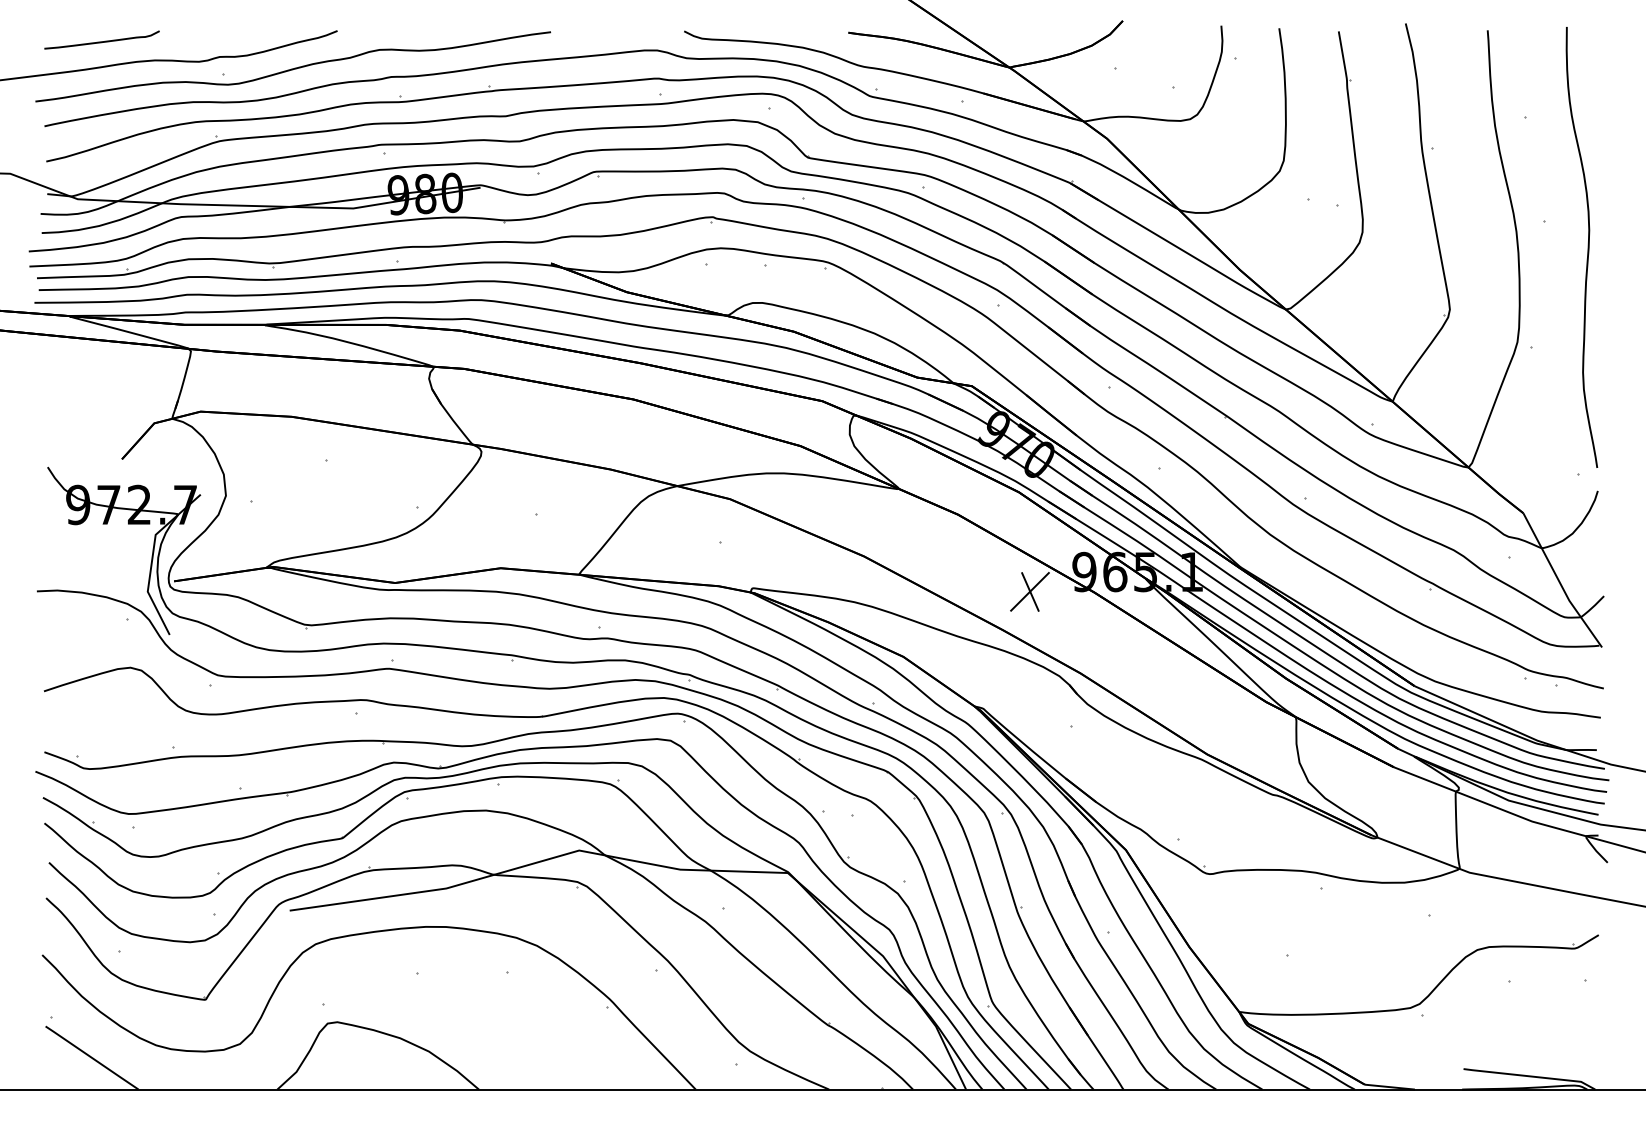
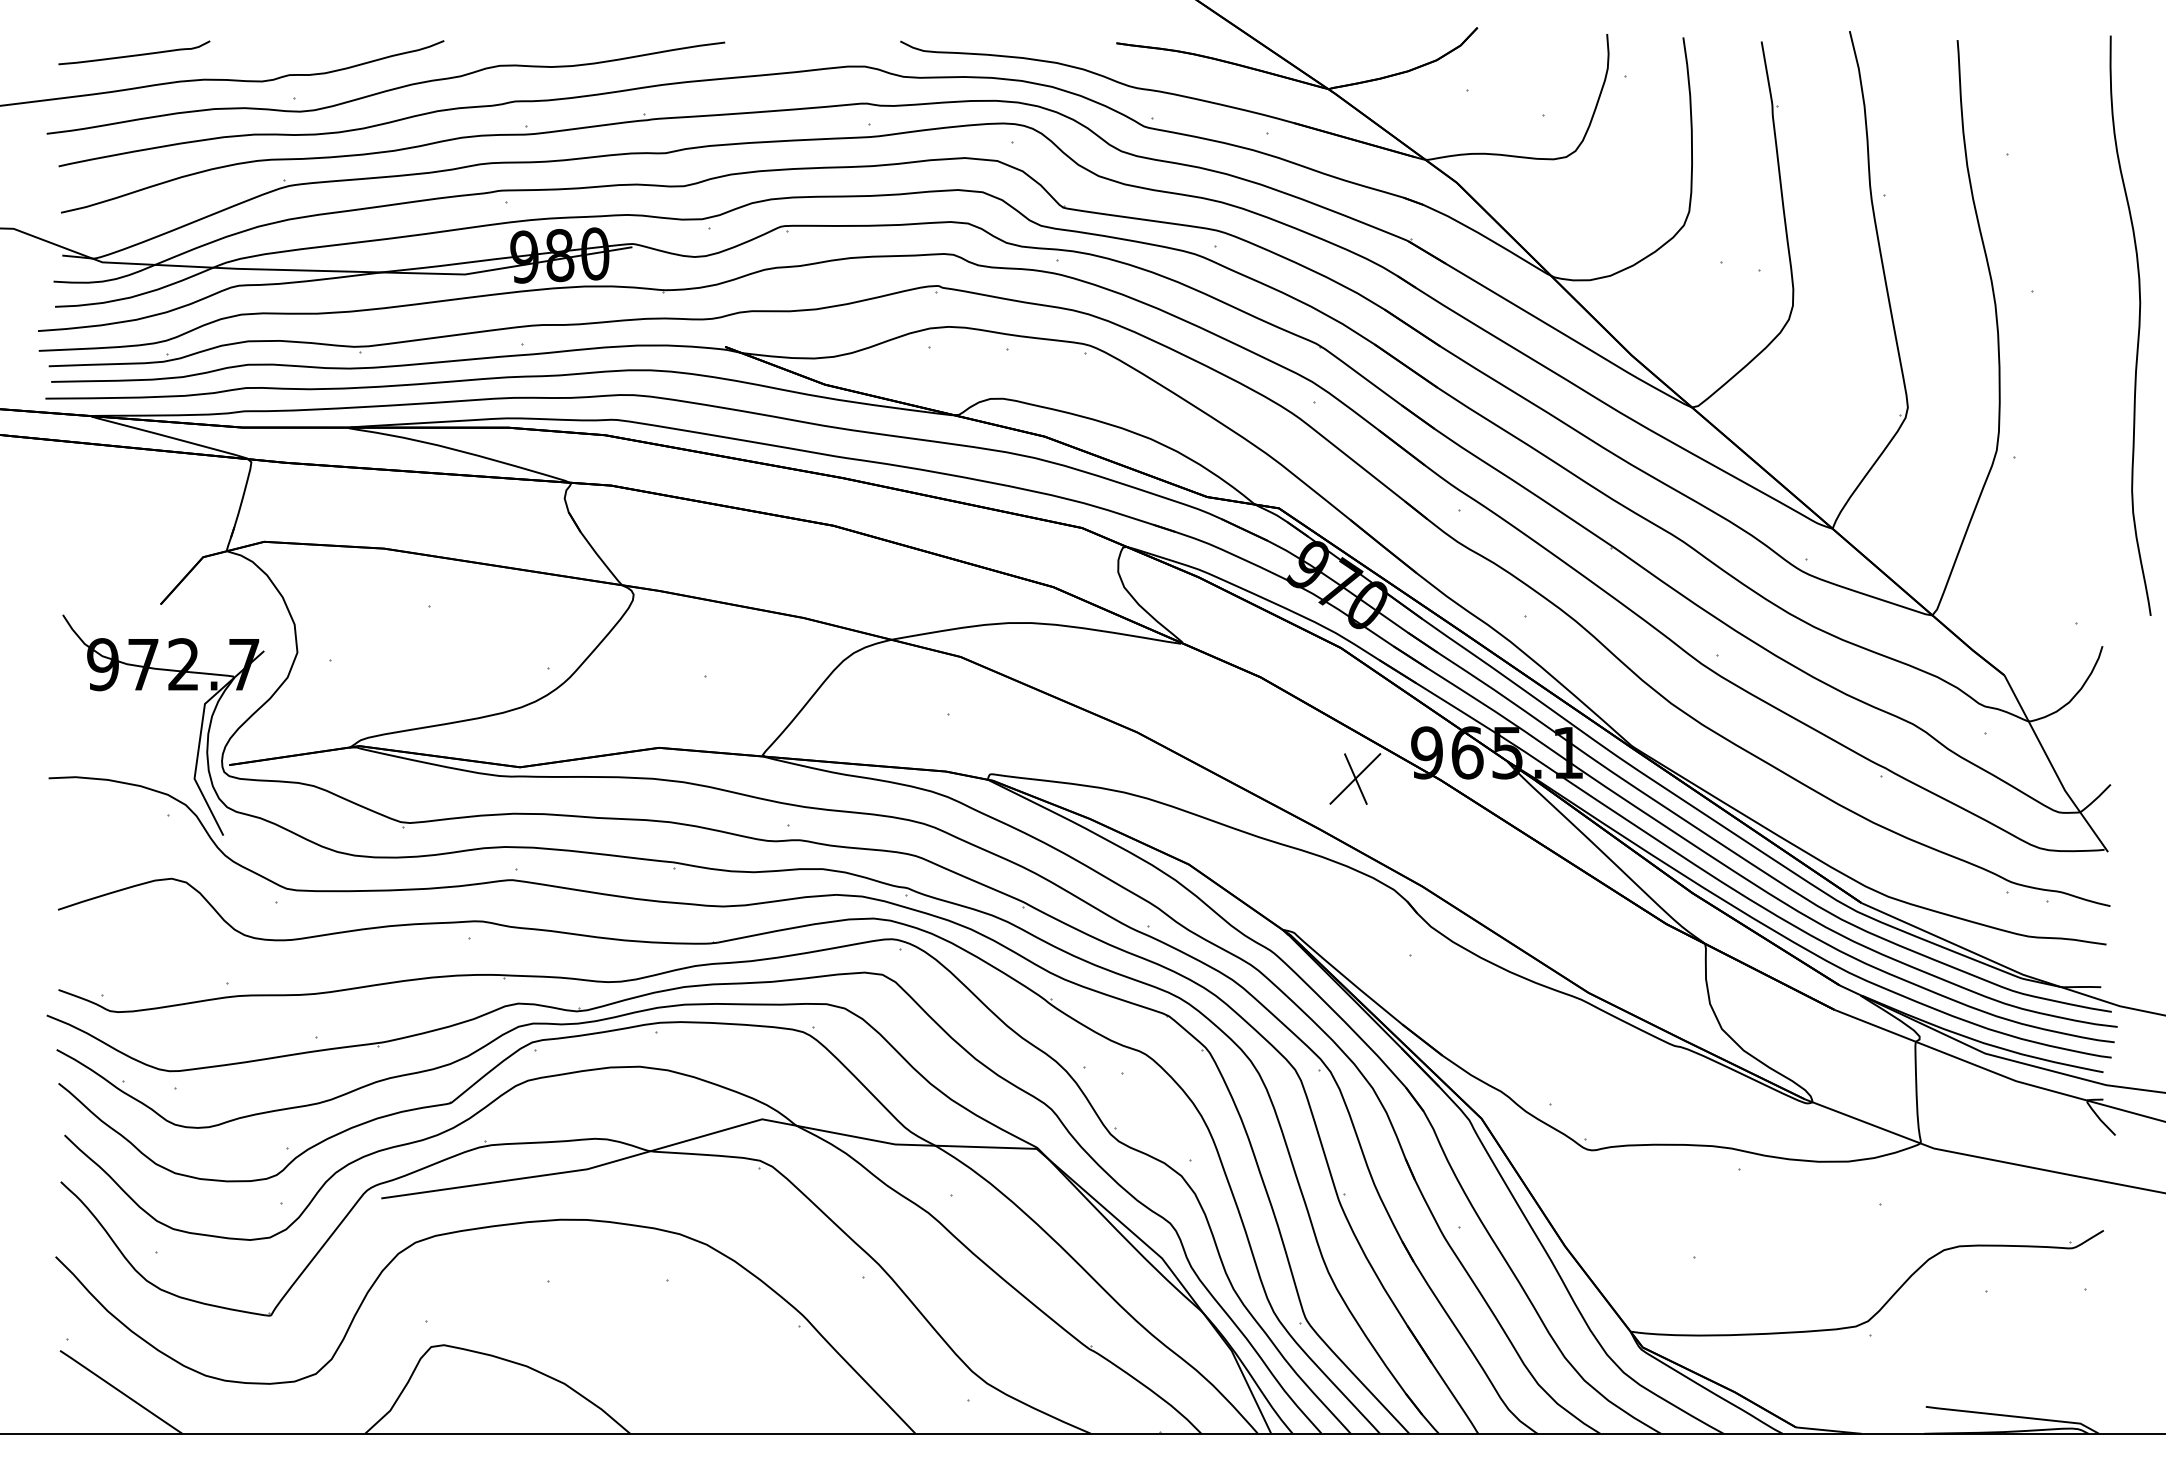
curve: (1587, 247) -> (2138, 325), moved

